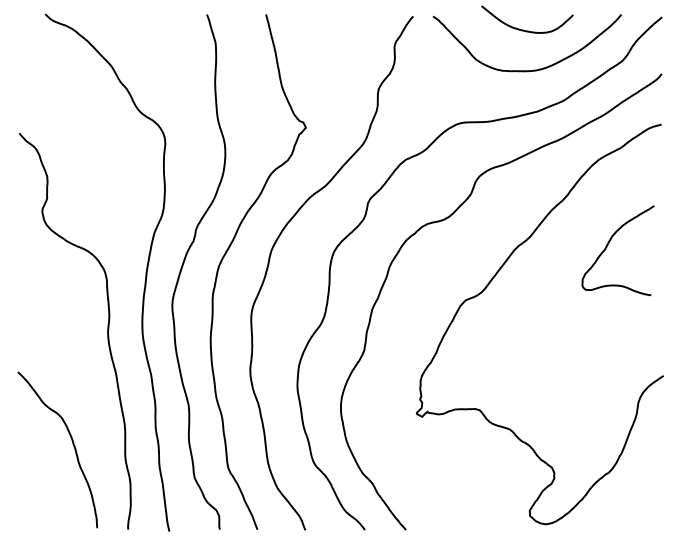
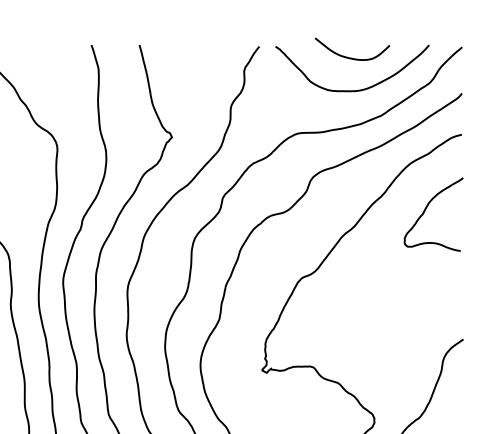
curve: (608, 245) -> (425, 210), moved

